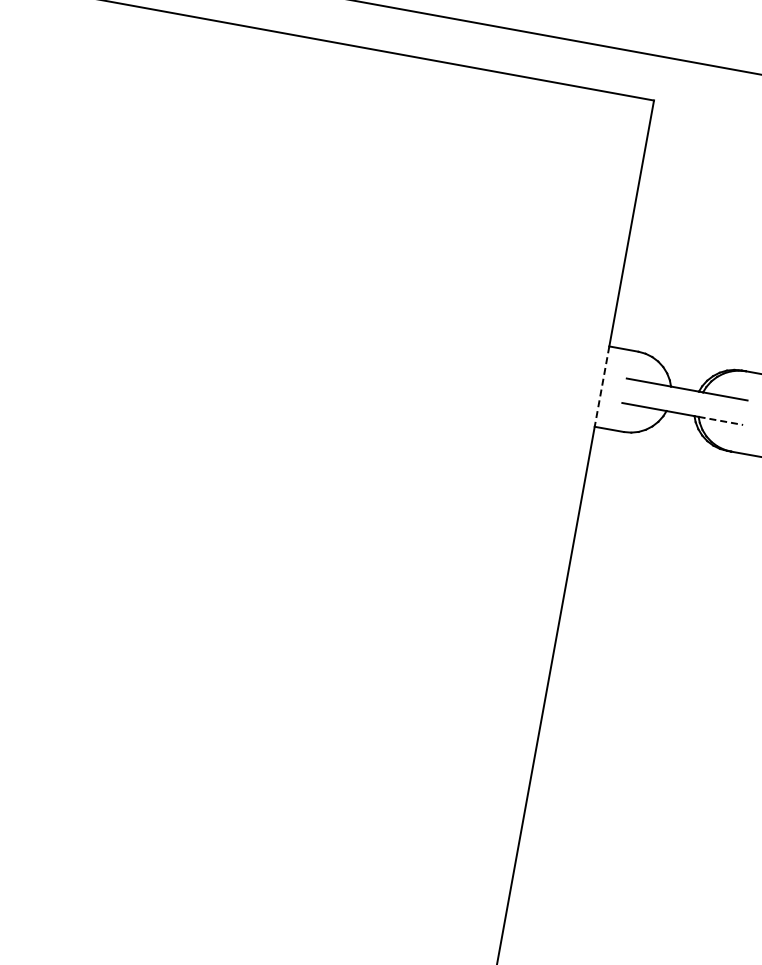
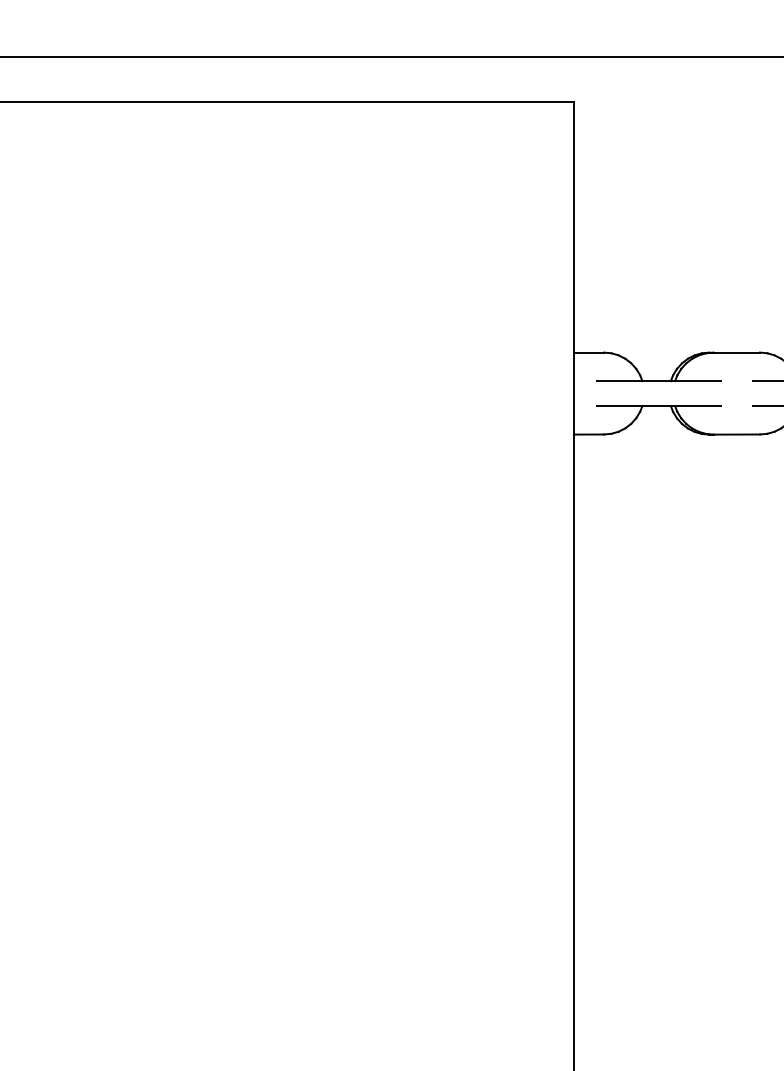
line: (602, 386) -> (574, 393), dashed -> solid
line: (720, 421) -> (697, 406), dashed -> solid

